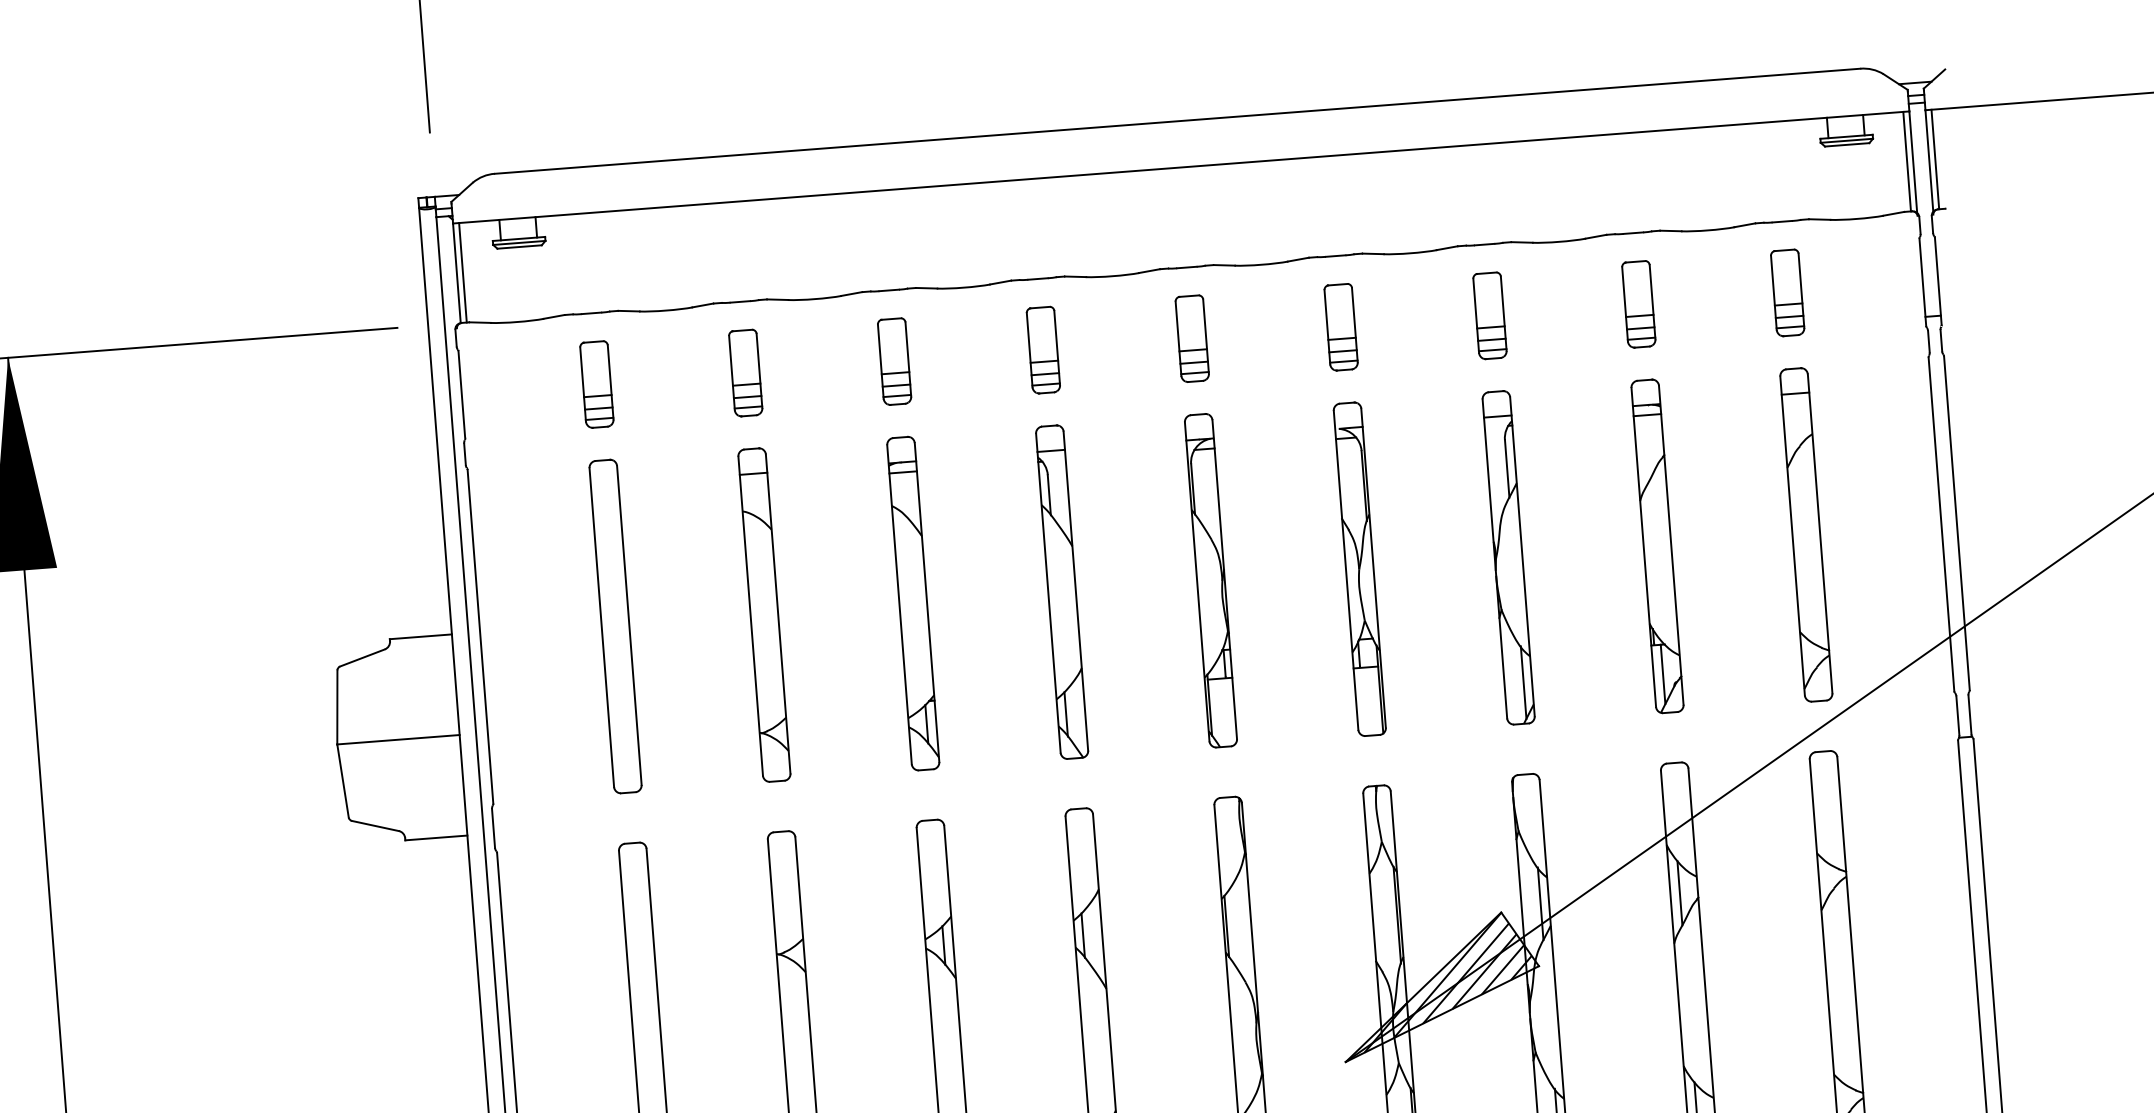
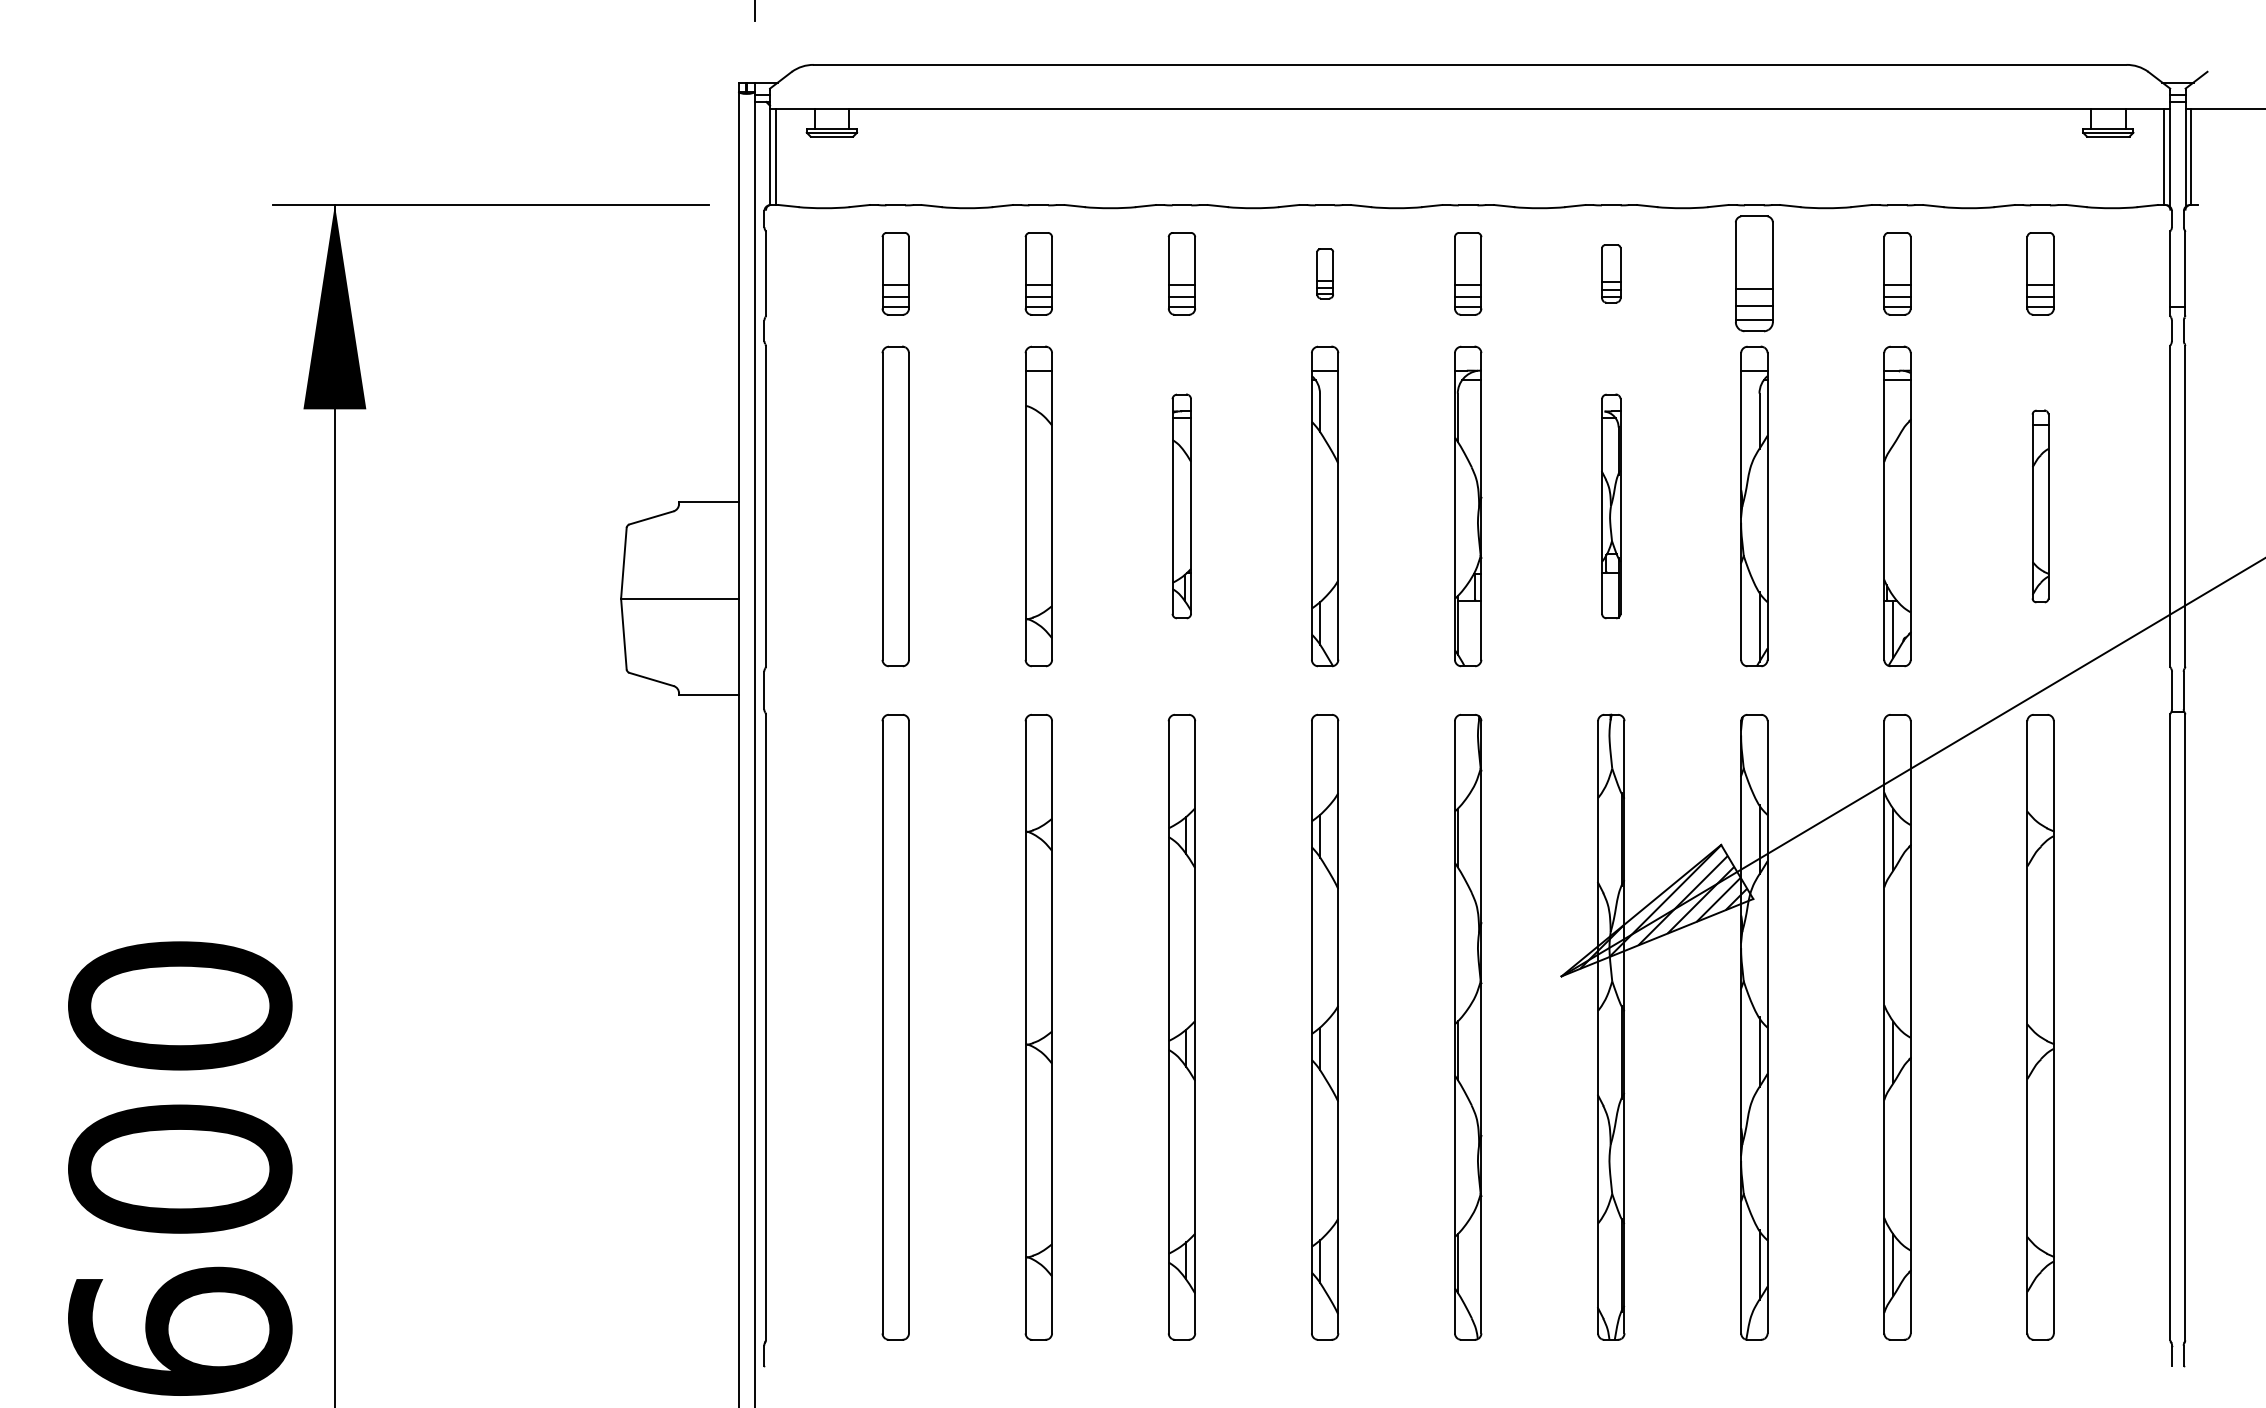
part: (1490, 315) -> (1754, 273), size x1.4
part: (1341, 326) -> (1611, 273), size x0.7
part: (1043, 349) -> (1325, 273), size x0.6
part: (1806, 534) -> (2040, 506), size x0.6
part: (1360, 569) -> (1611, 506), size x0.7
part: (912, 603) -> (1181, 506), size x0.7

